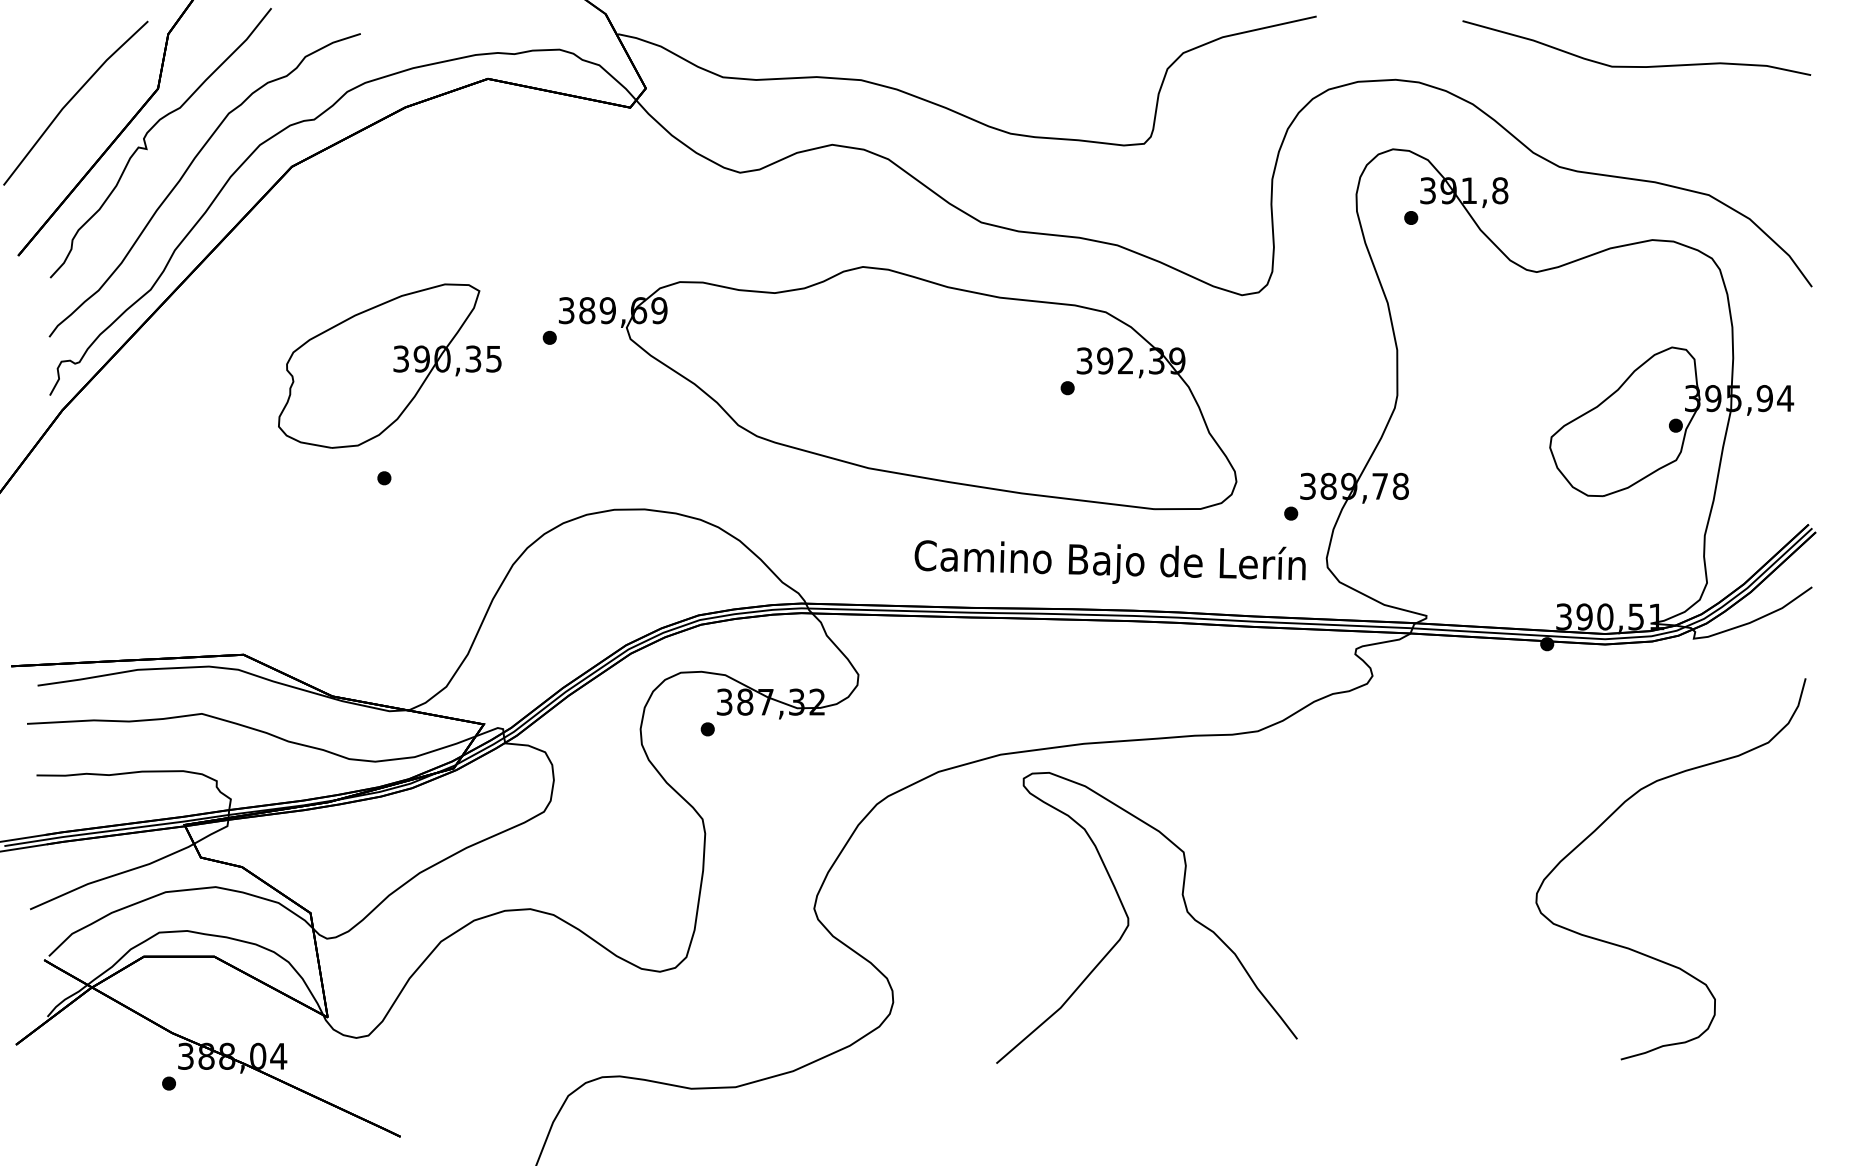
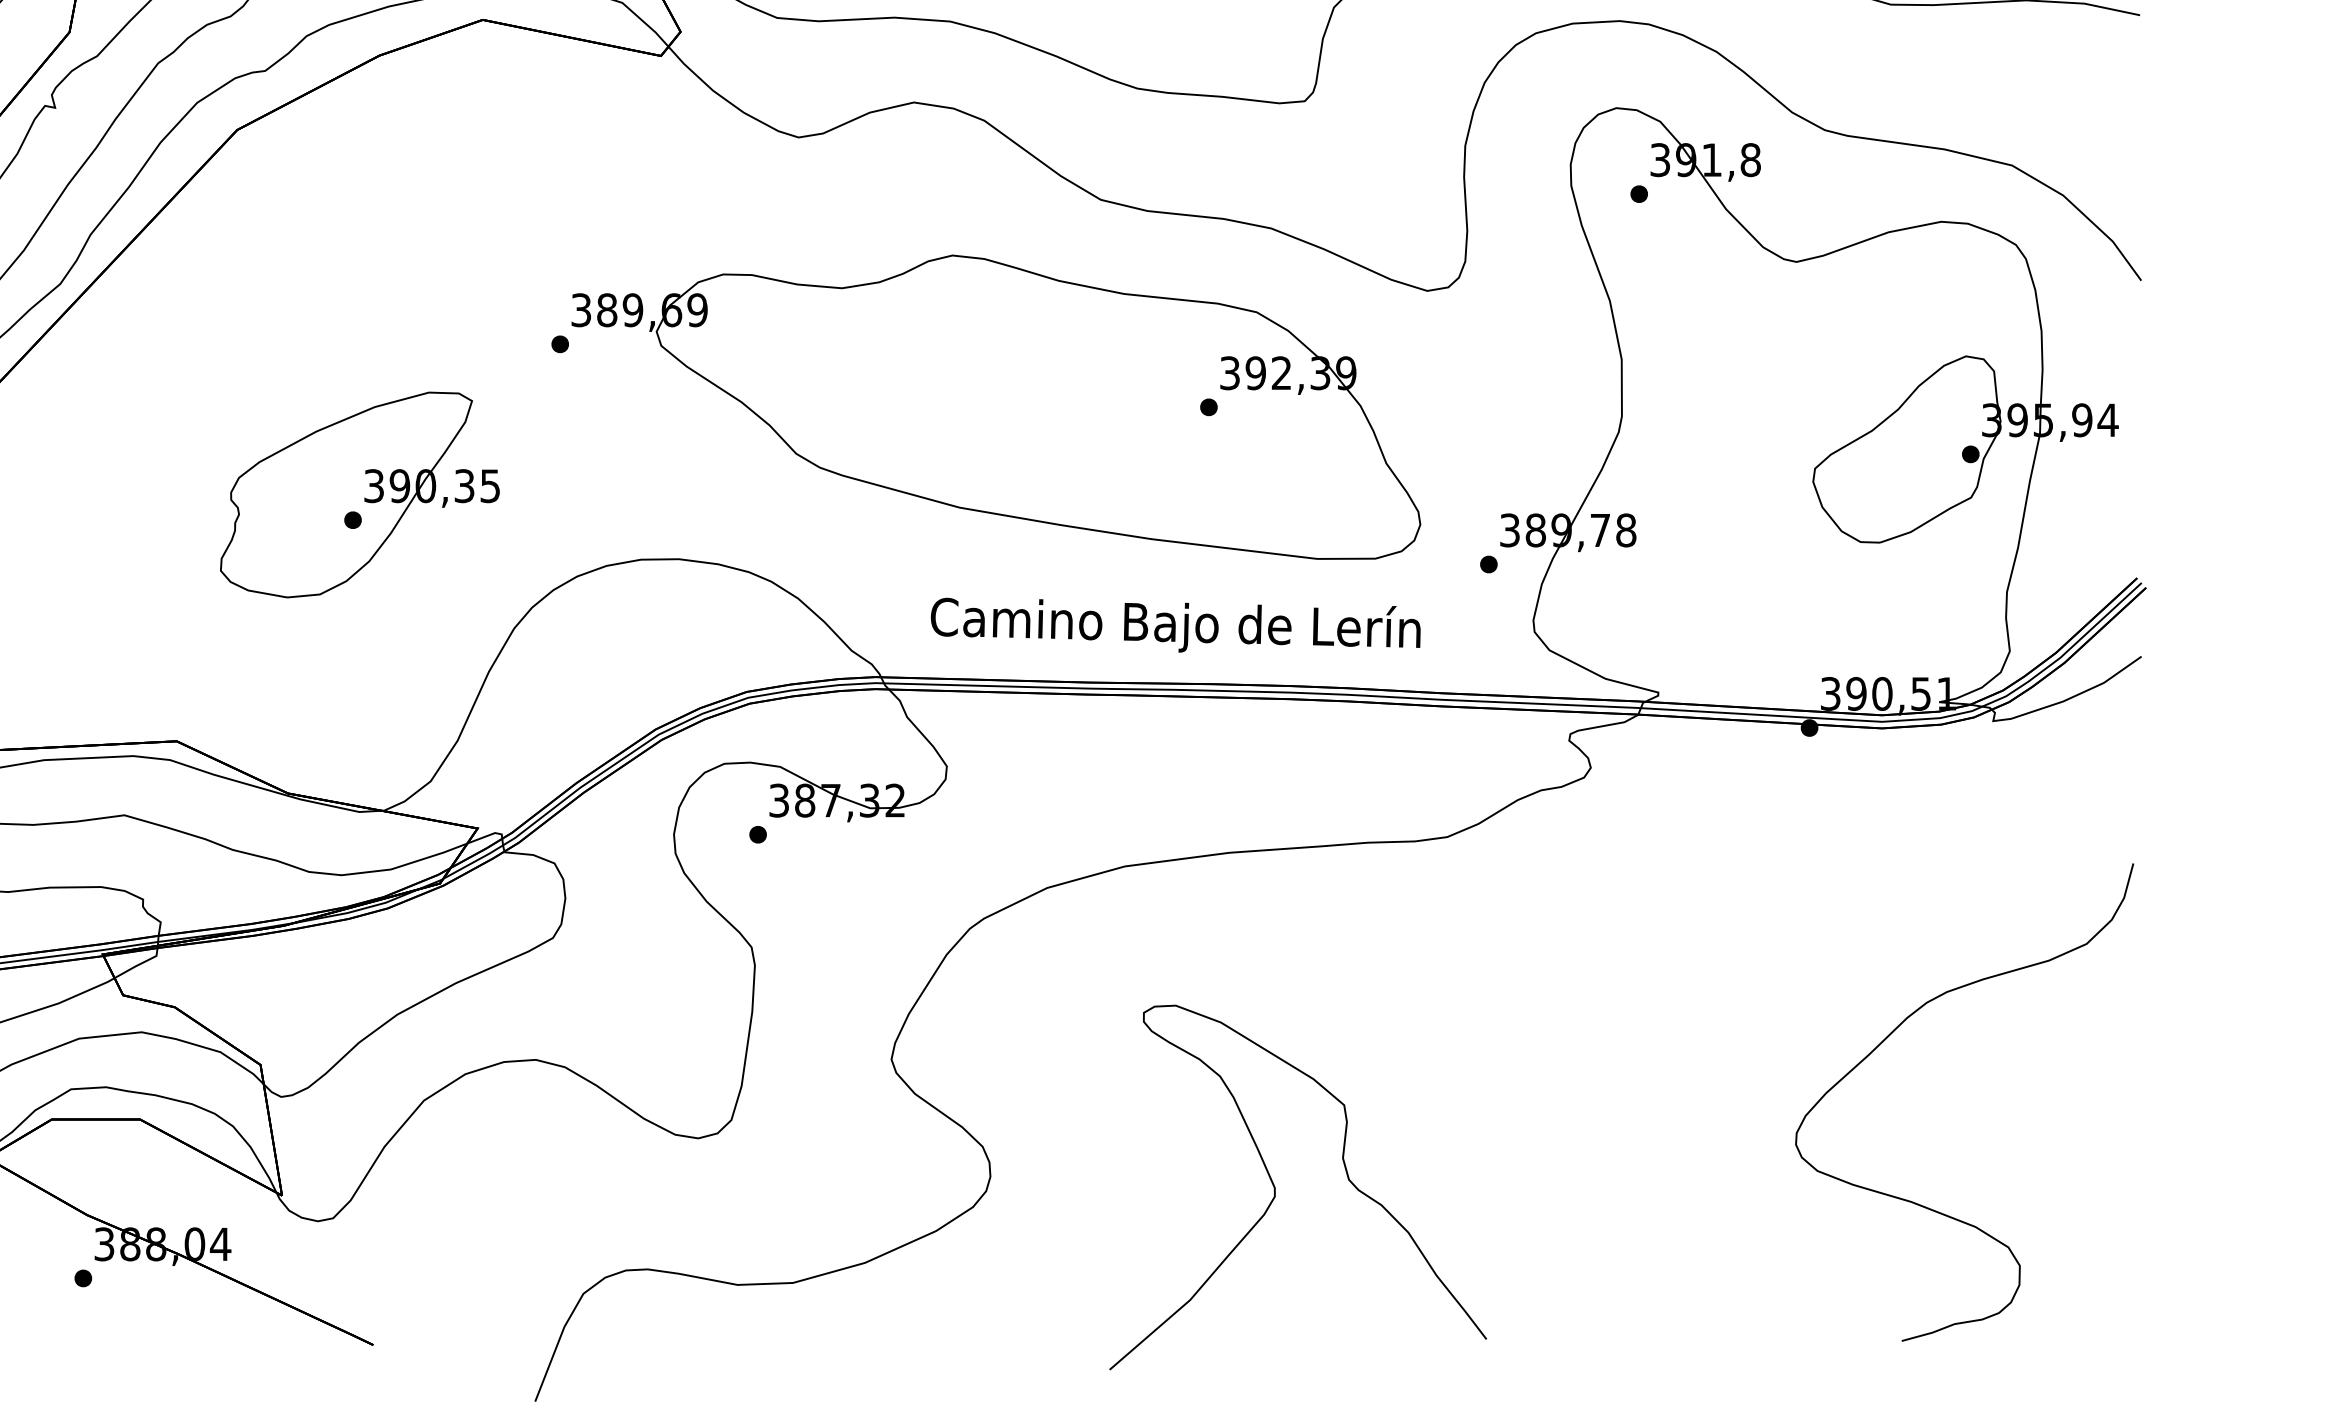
part: (389, 365) -> (359, 494), moved
text: (1109, 561) -> (1174, 624), moved
curve: (1614, 813) -> (1893, 1032), moved
curve: (1129, 918) -> (1276, 1188), moved

